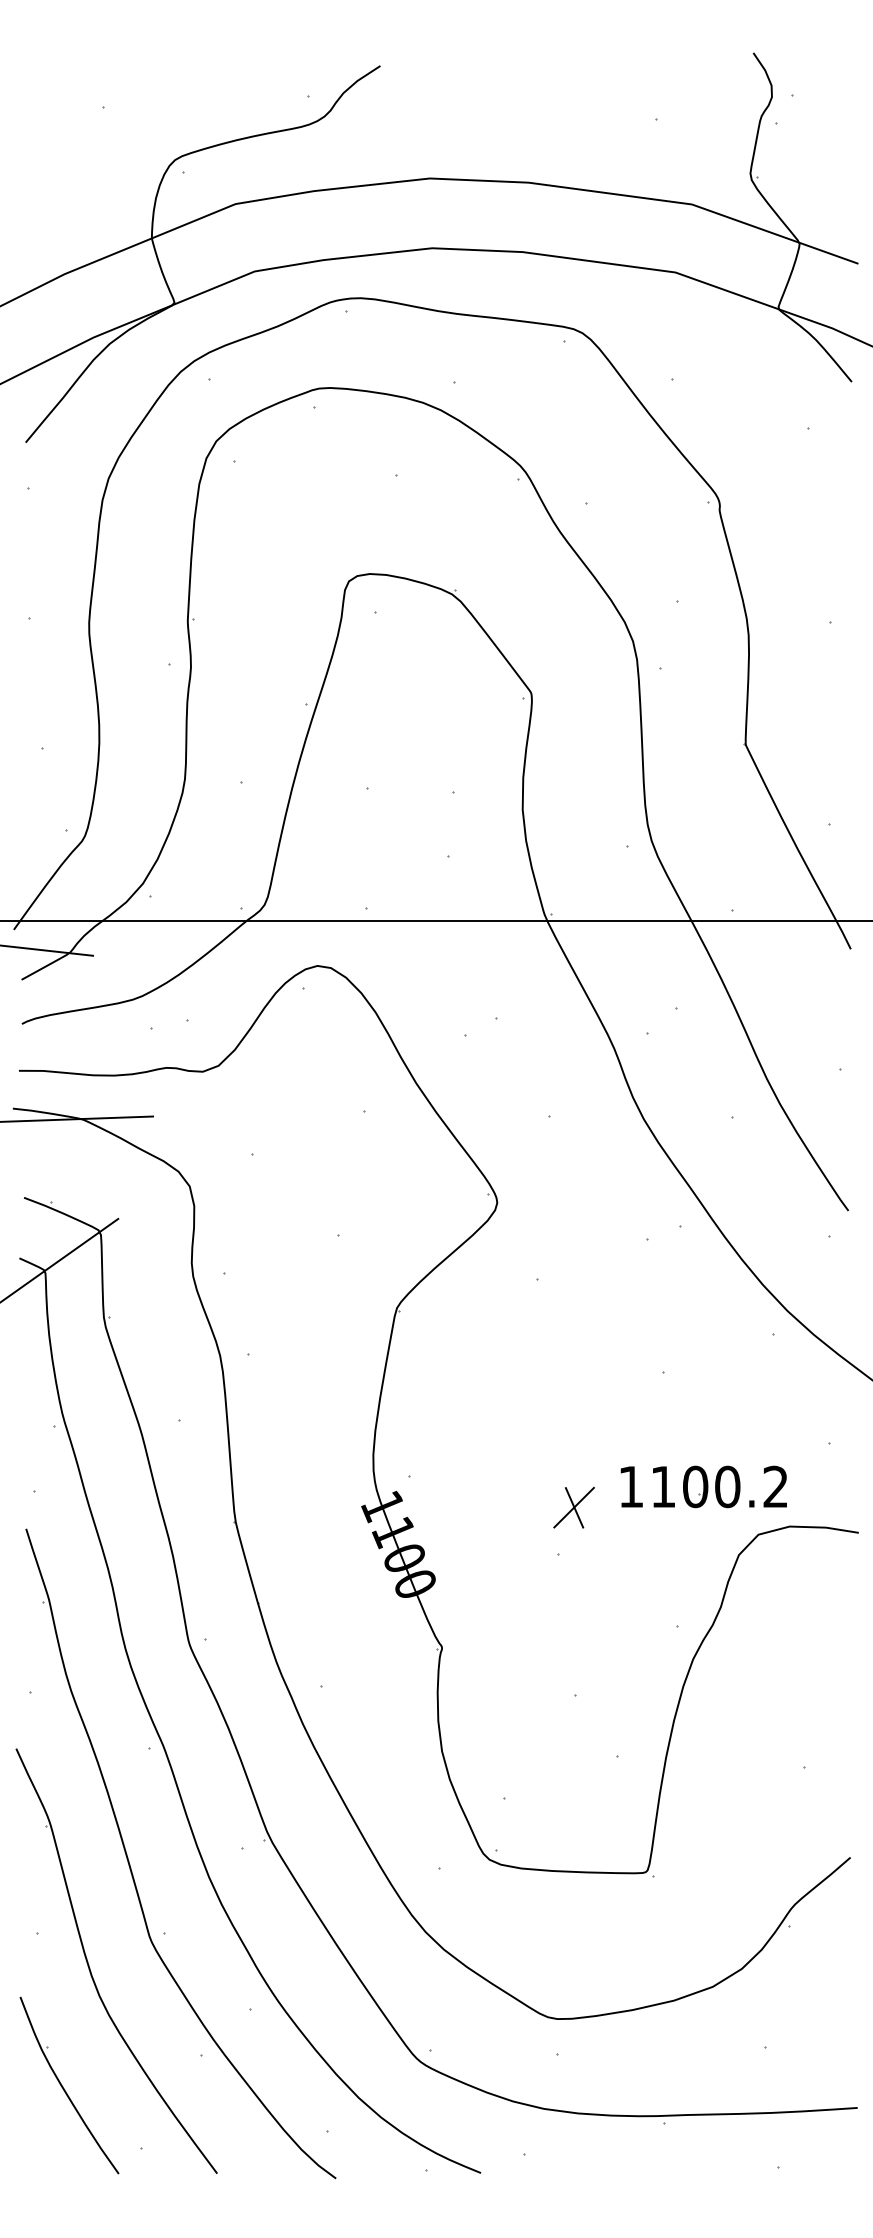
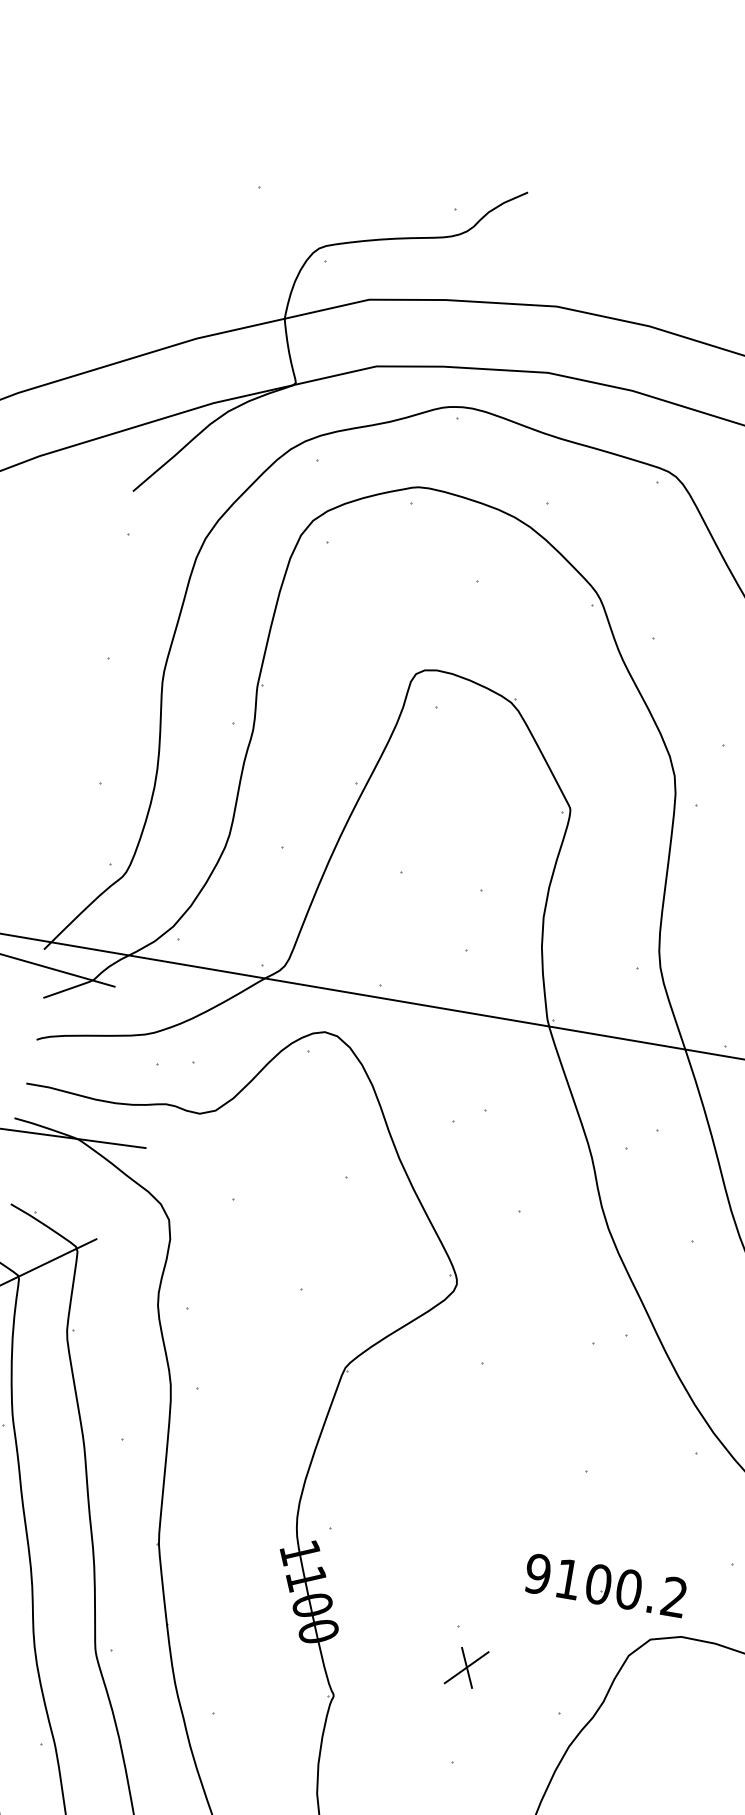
text: (630, 1486) -> (537, 1573), 1100.2 -> 9100.2
part: (573, 1507) -> (466, 1667), moved

